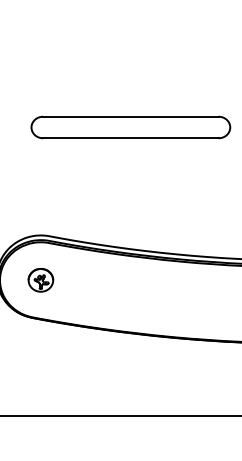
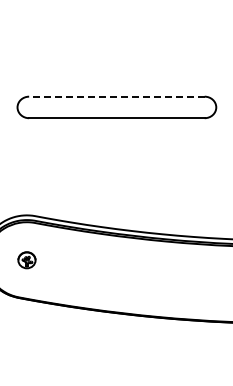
line: (130, 116) -> (116, 96), solid -> dashed
part: (40, 280) -> (26, 260), size x0.7

